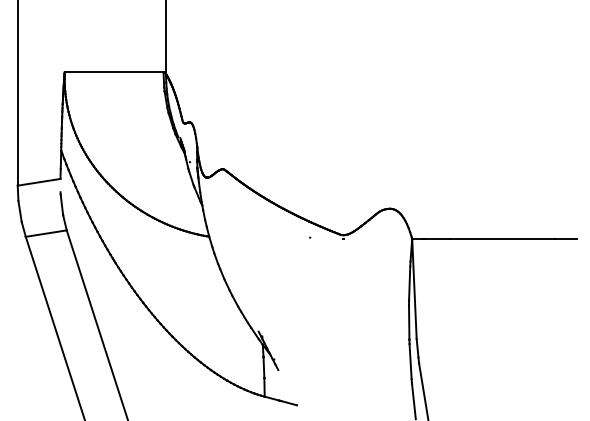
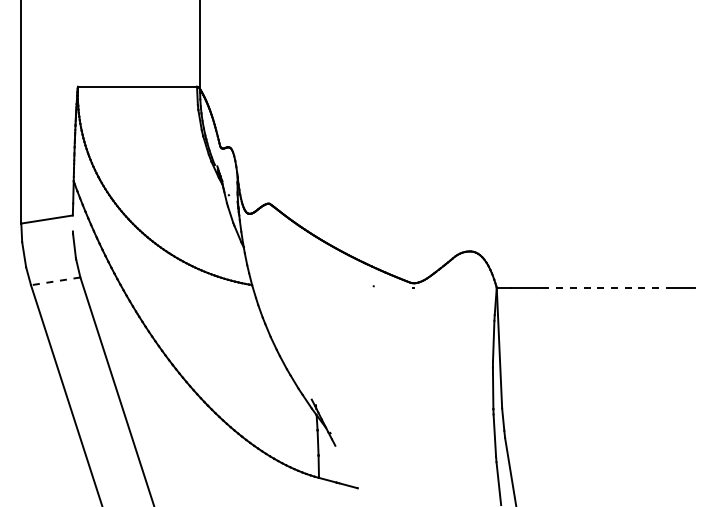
line: (46, 233) -> (55, 281), solid -> dashed
line: (503, 238) -> (606, 287), solid -> dashed

